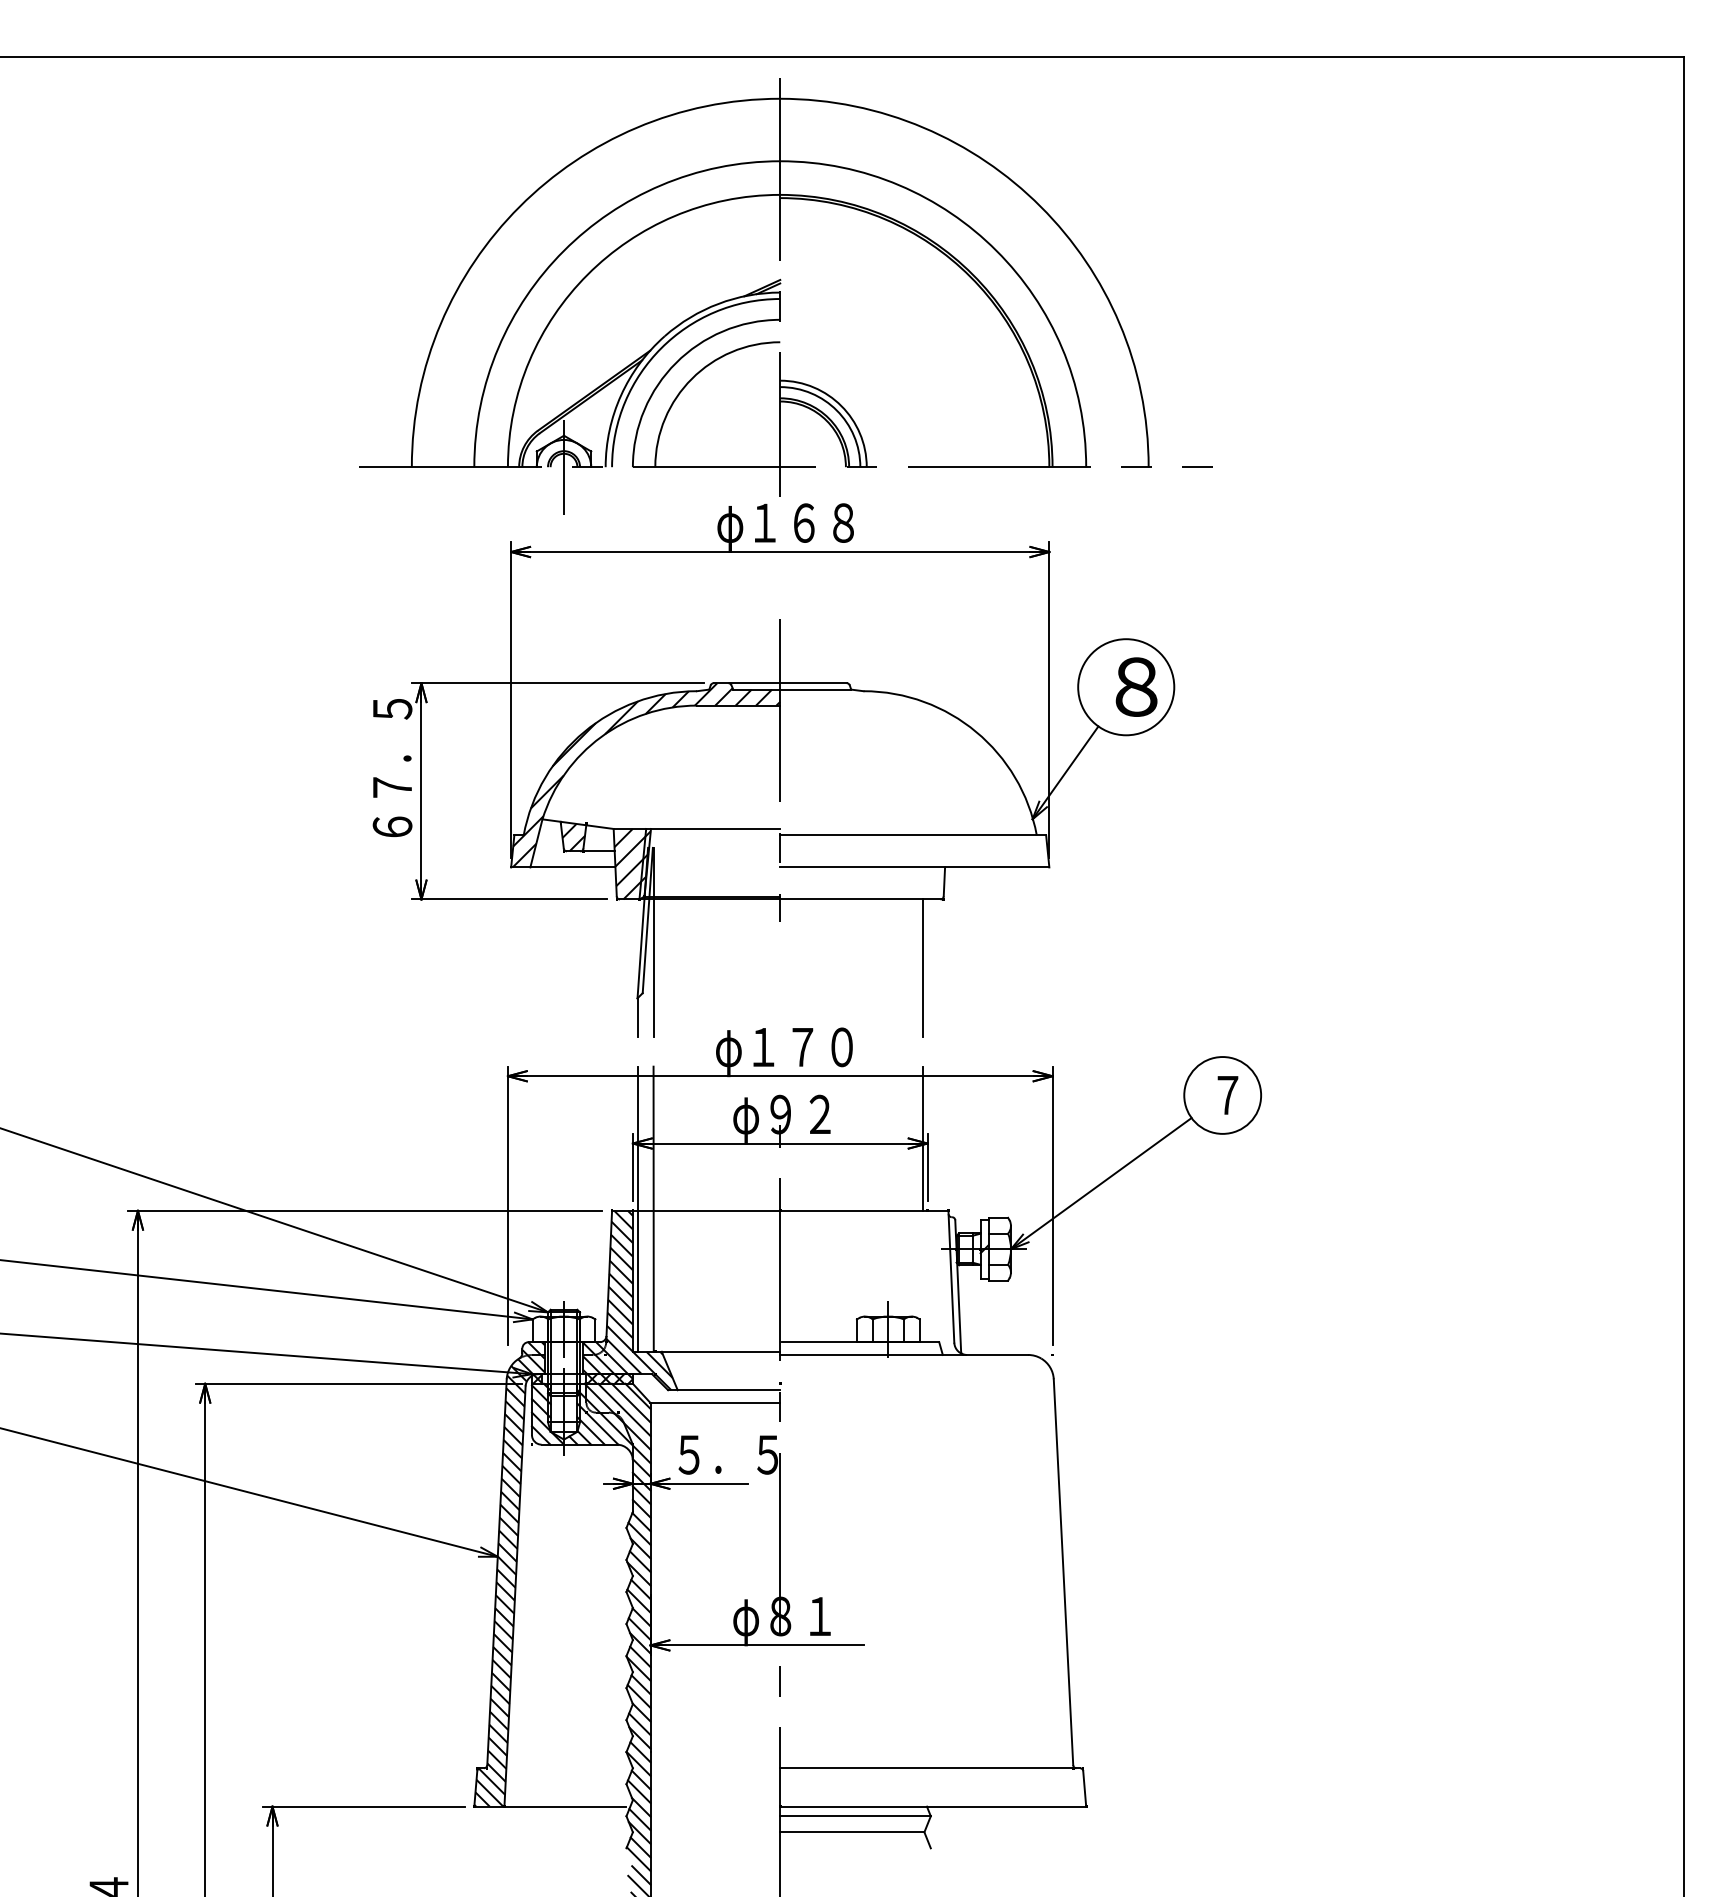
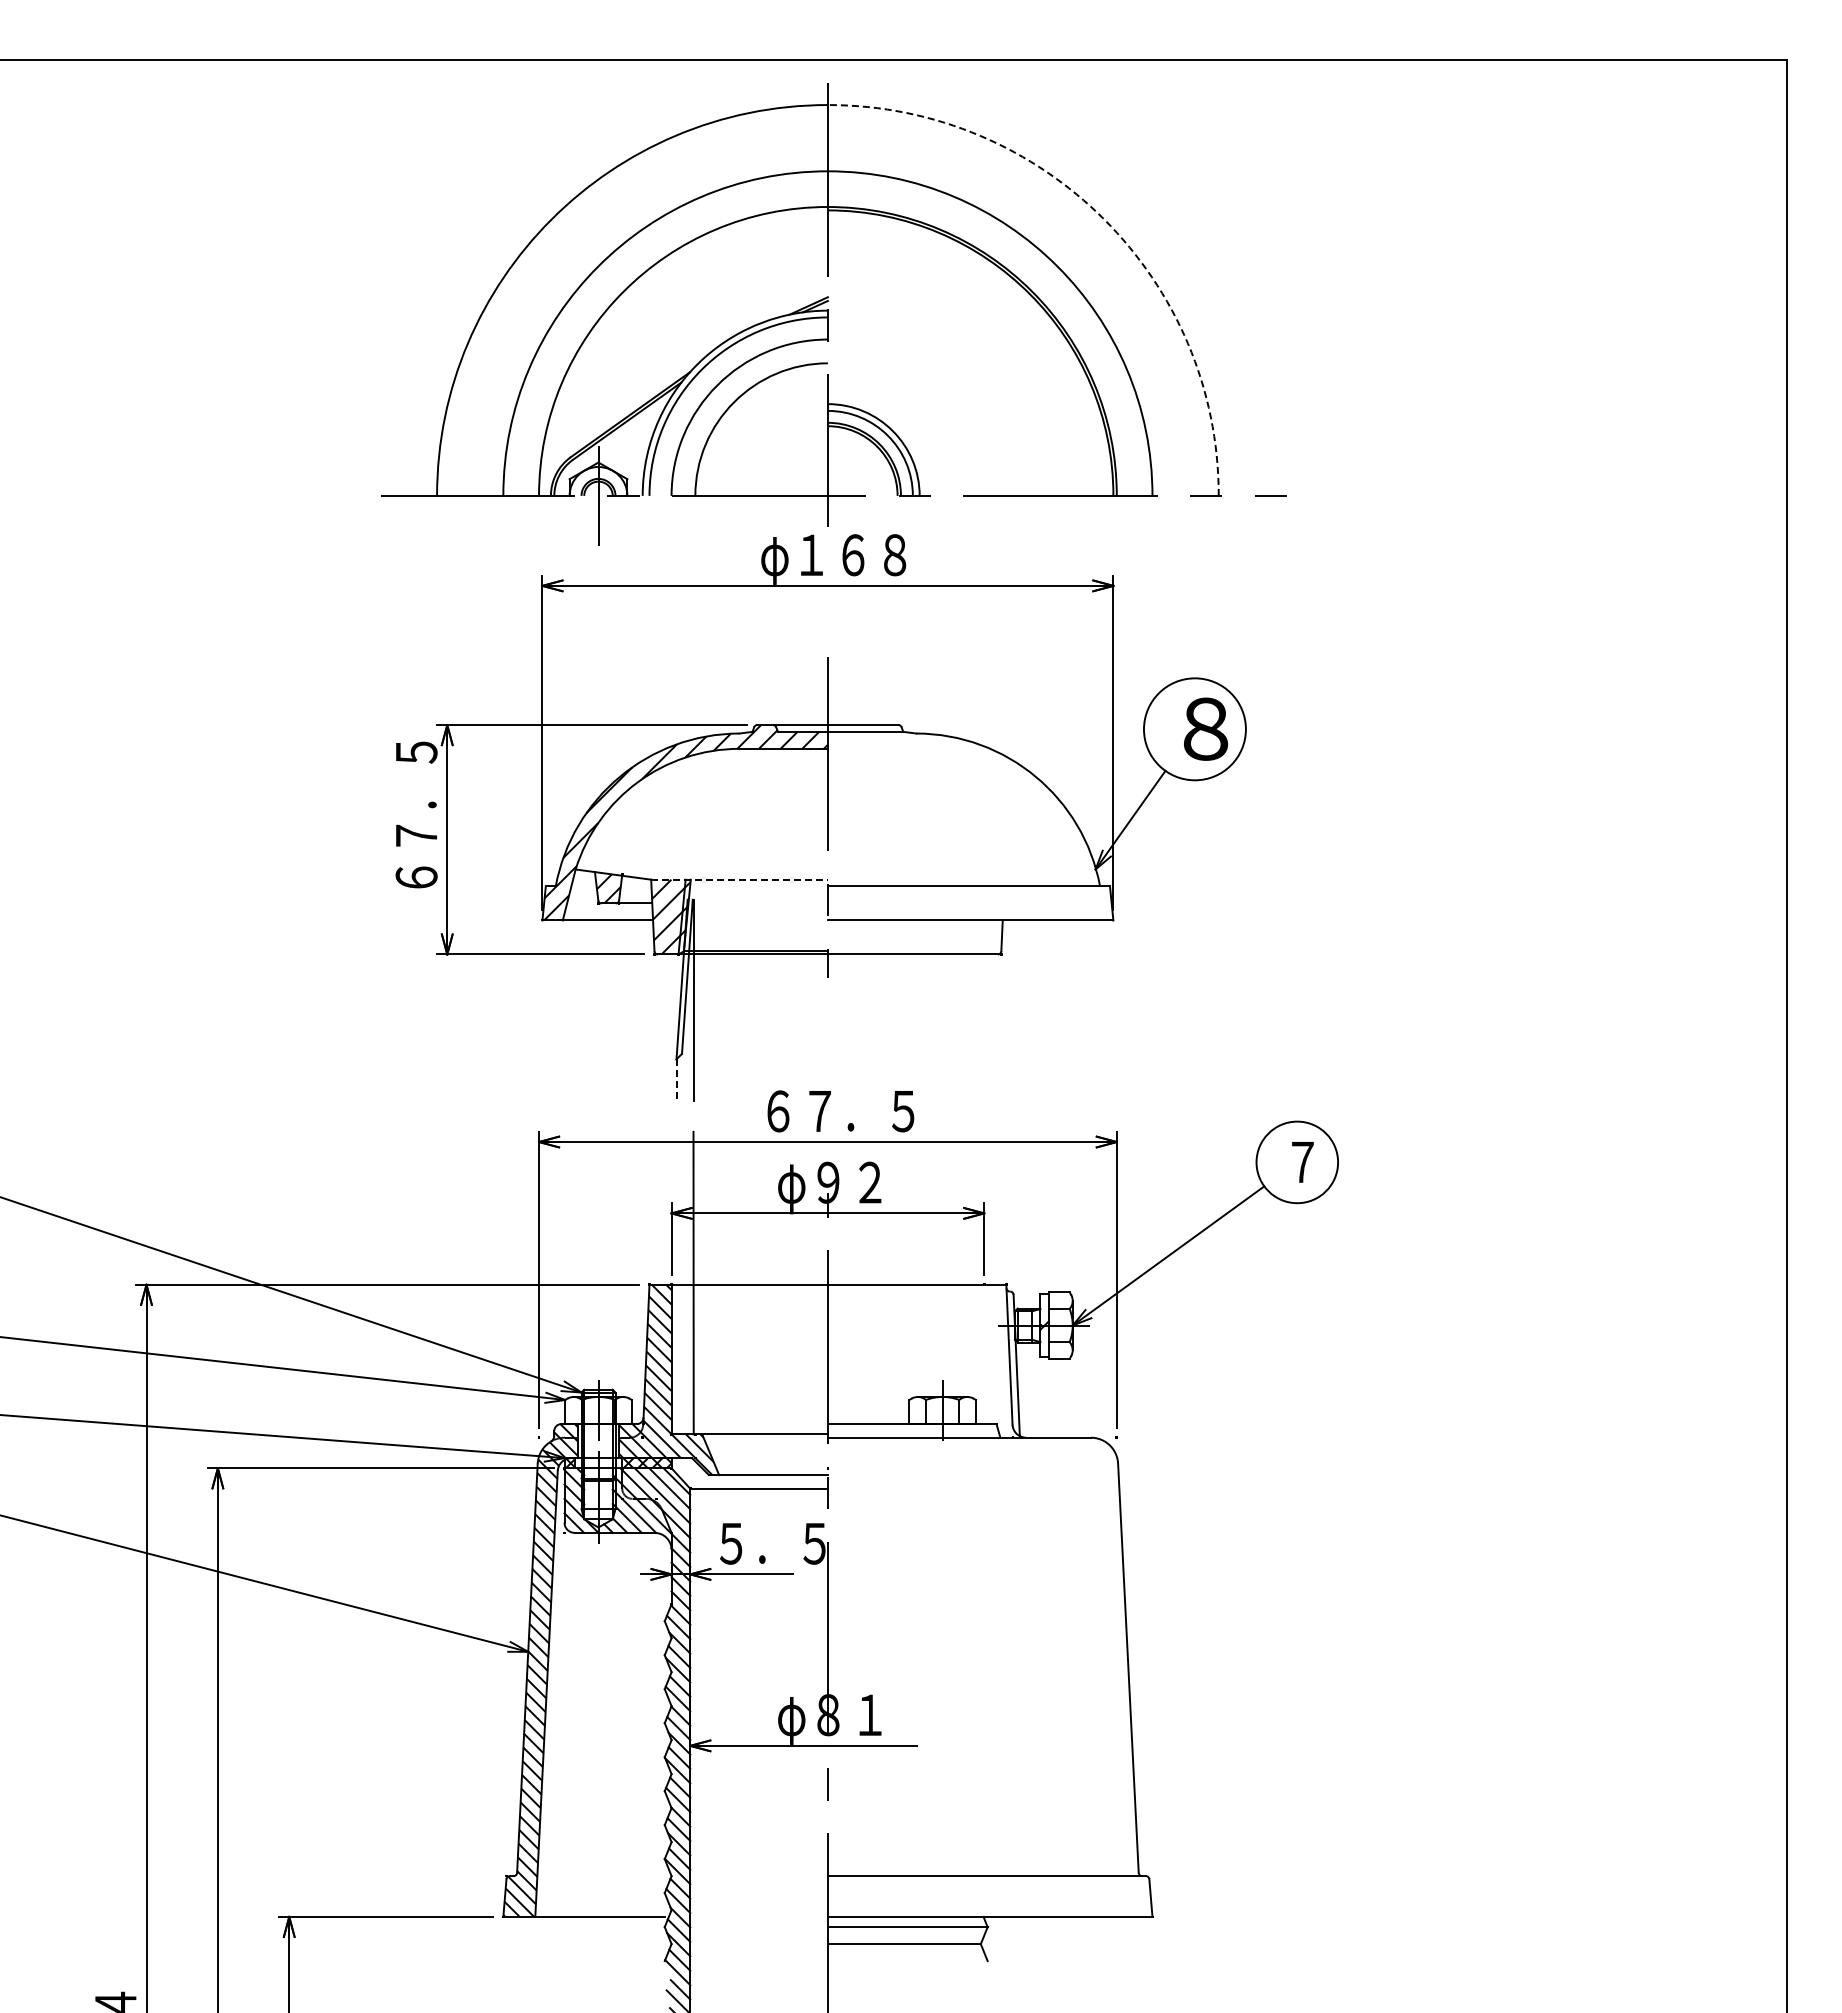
arc: (1040, 206) -> (1104, 219), solid -> dashed
line: (697, 828) -> (740, 879), solid -> dashed
line: (923, 968) -> (979, 1027), removed
line: (637, 1017) -> (676, 1079), solid -> dashed
text: (788, 1051) -> (836, 1115), φ１７０ -> ６７．５
line: (923, 1137) -> (979, 1207), removed
line: (637, 1208) -> (676, 1282), removed

